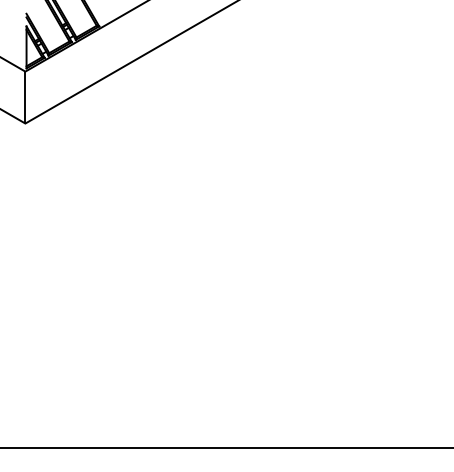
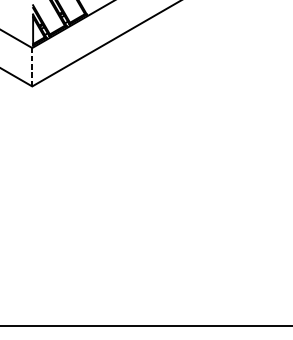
line: (25, 97) -> (32, 67), solid -> dashed

